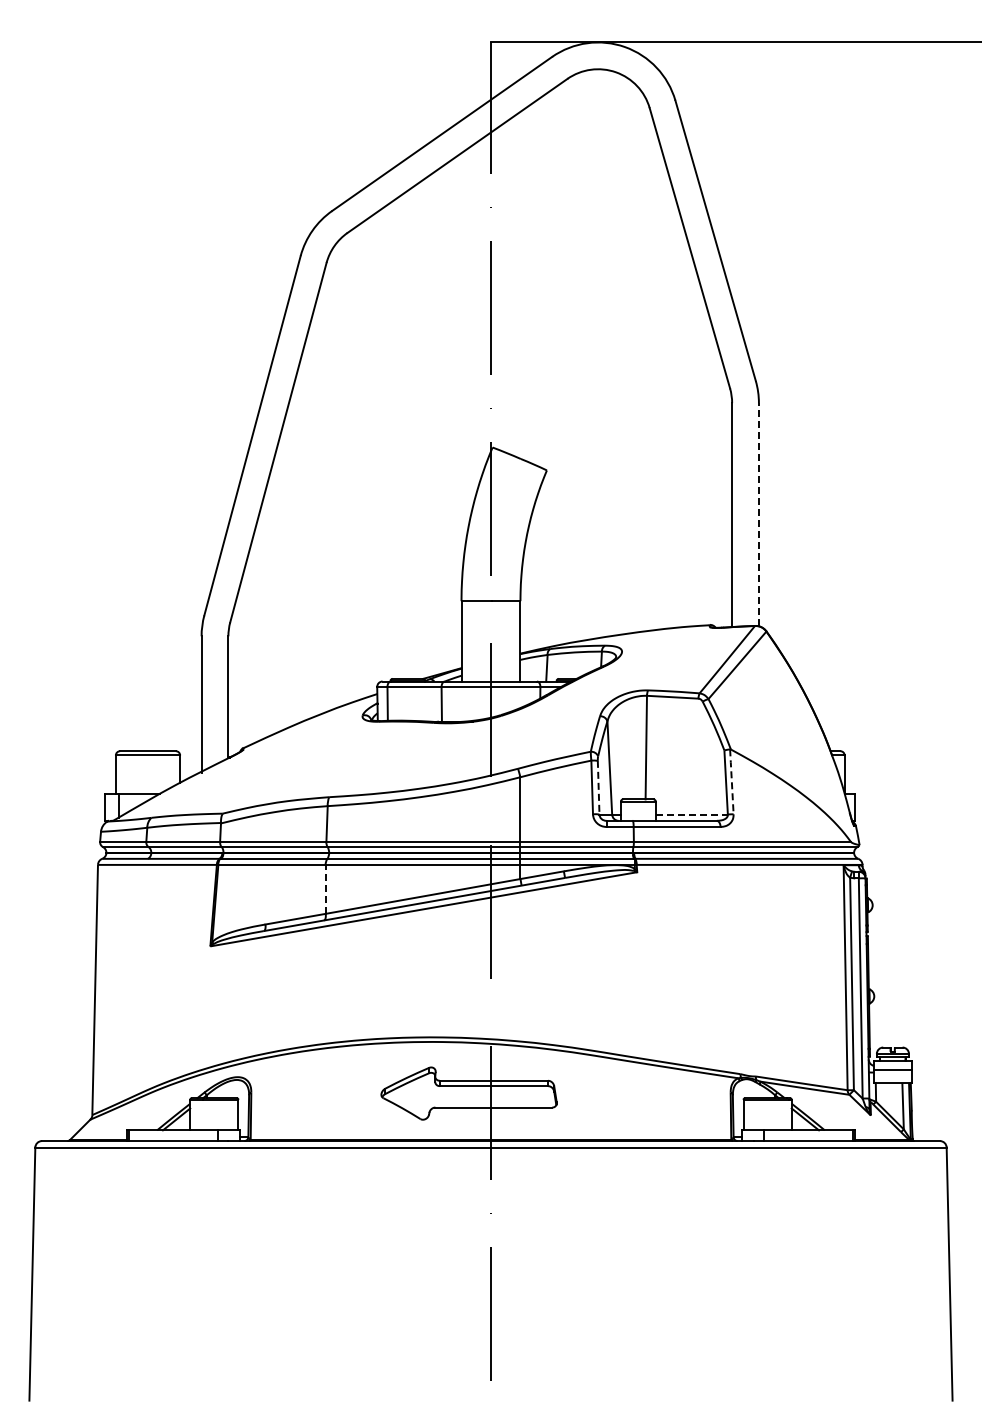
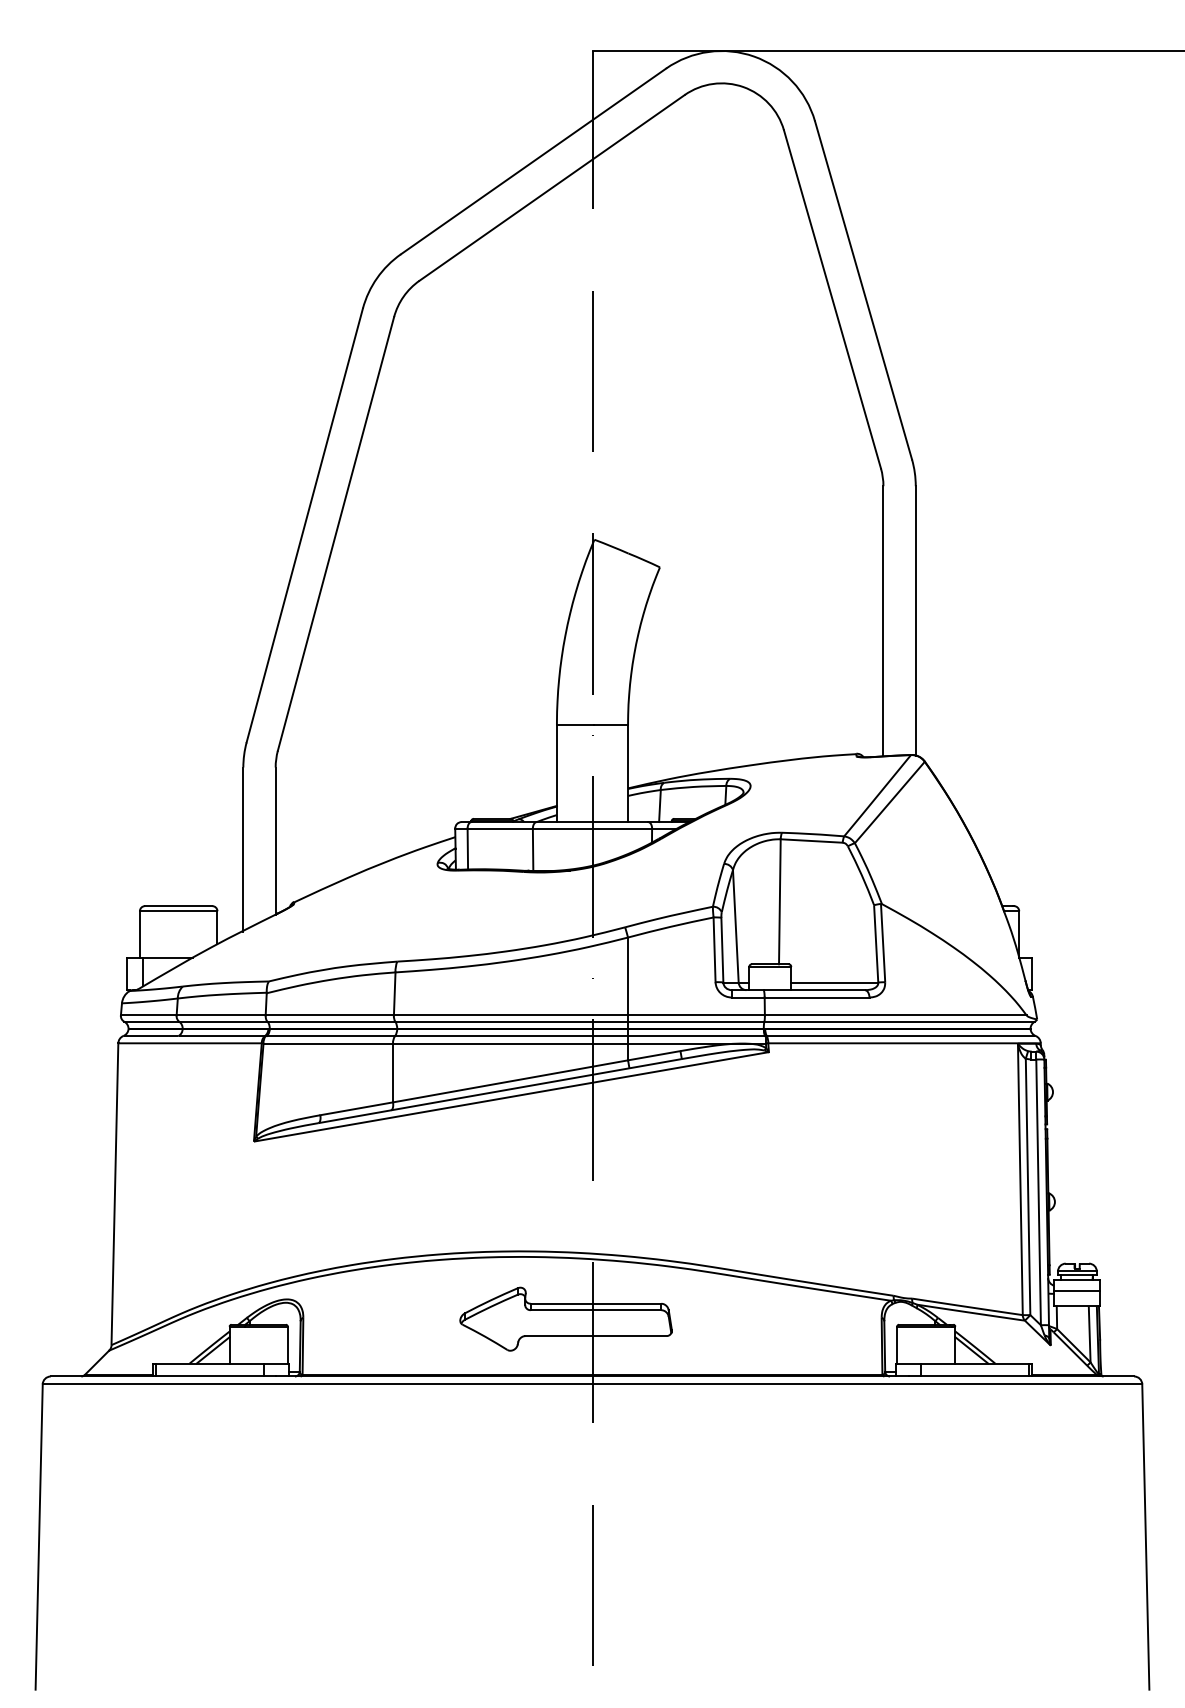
line: (758, 514) -> (915, 620), dashed -> solid
line: (731, 781) -> (882, 942), dashed -> solid
line: (598, 787) -> (722, 949), dashed -> solid
line: (692, 814) -> (835, 982), dashed -> solid
line: (325, 888) -> (392, 1071), dashed -> solid

